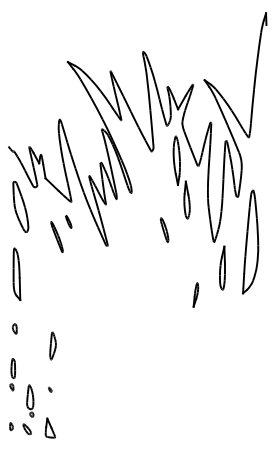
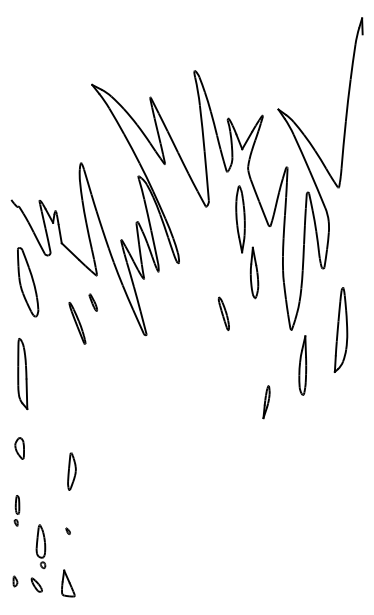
part: (250, 241) -> (340, 329), size x0.6
part: (14, 329) -> (19, 448), size x1.6
part: (12, 374) -> (16, 510), size x0.7

